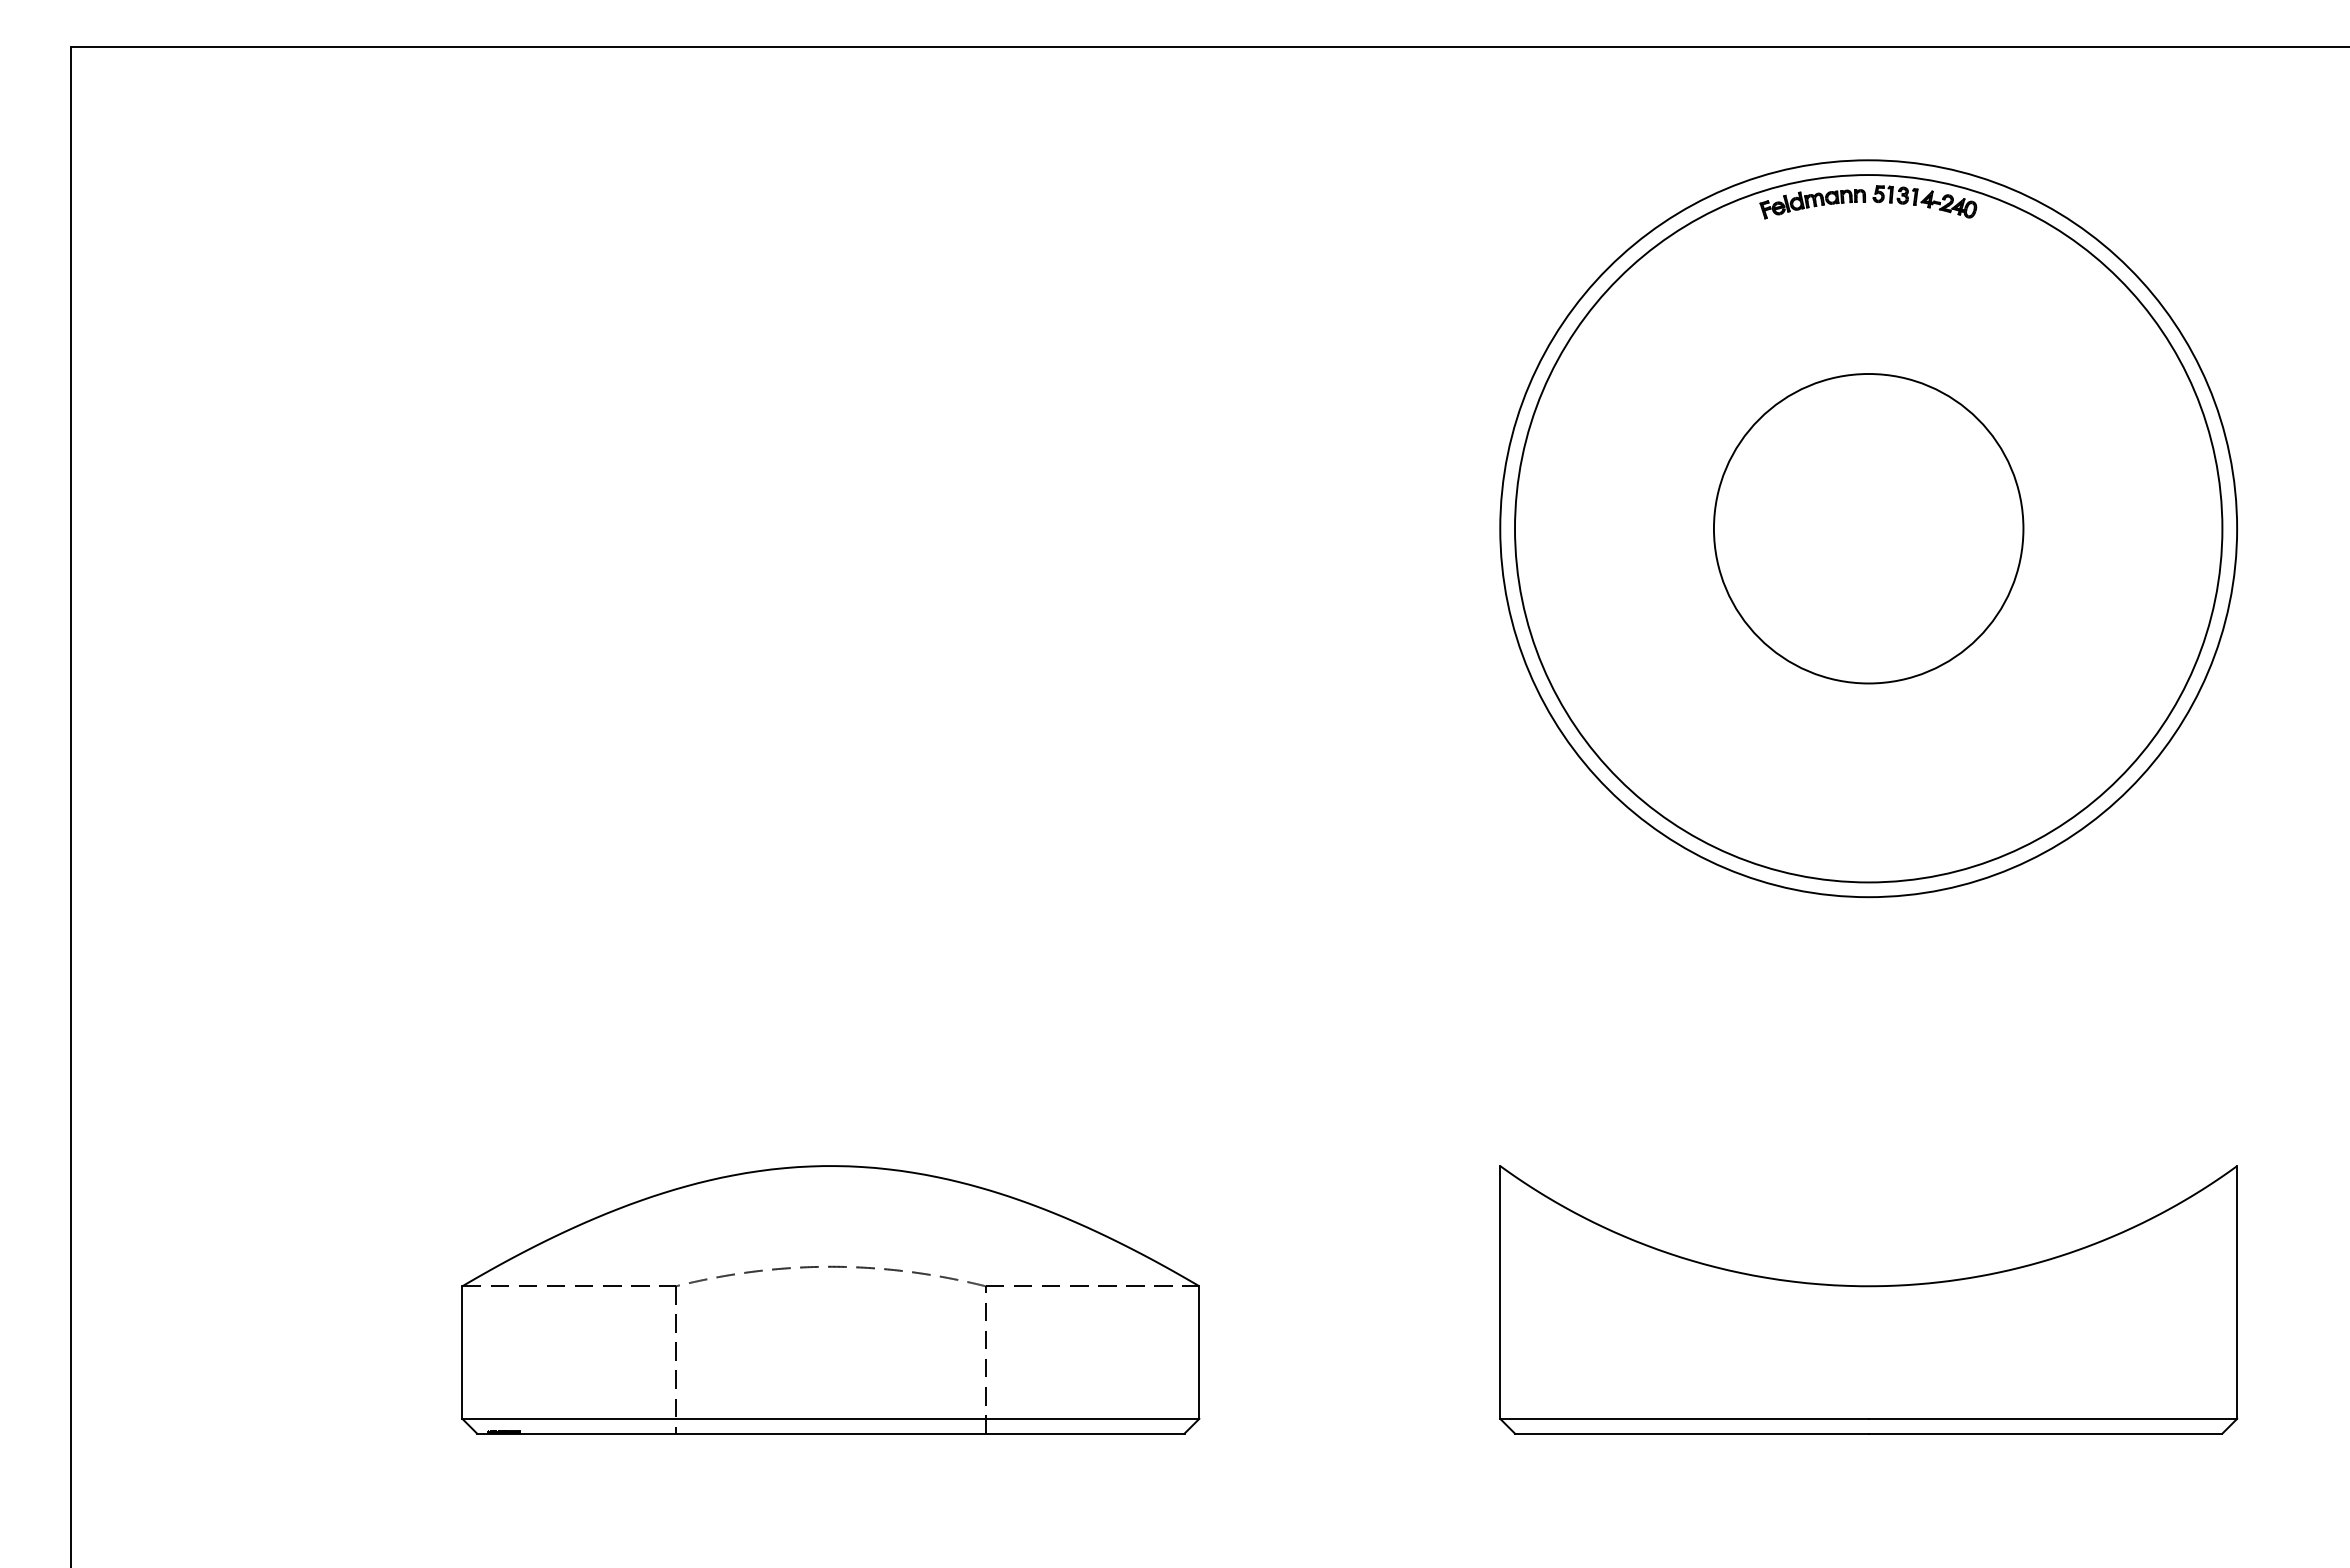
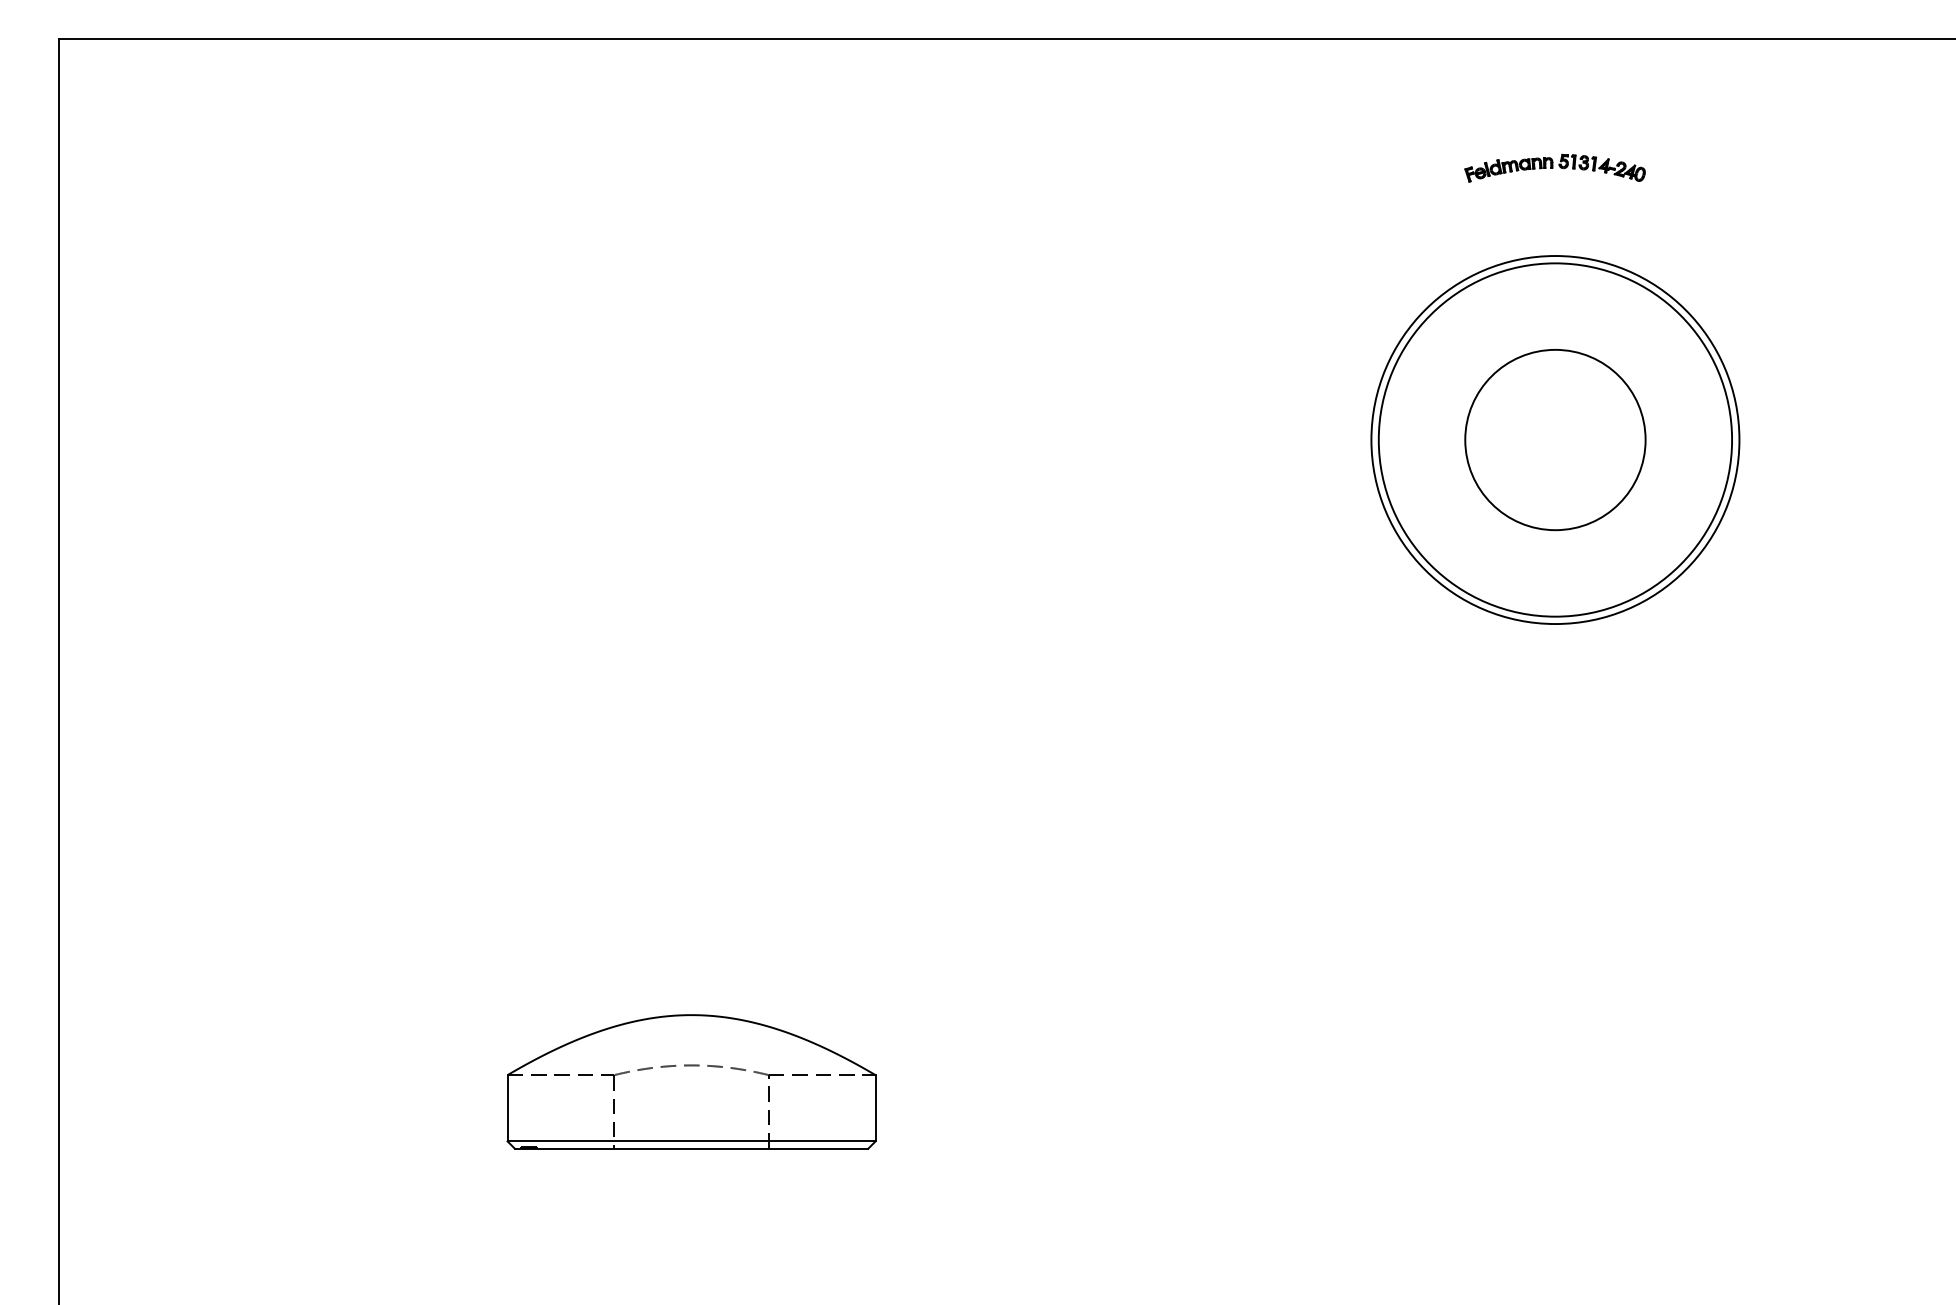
circle: (1868, 528) -> (1555, 439), size x0.6
circle: (1868, 528) -> (1555, 439), size x0.6
circle: (1868, 528) -> (1555, 439), size x0.7
part: (830, 1299) -> (691, 1081), size x0.6
part: (1868, 1299) -> (1555, 1081), removed

